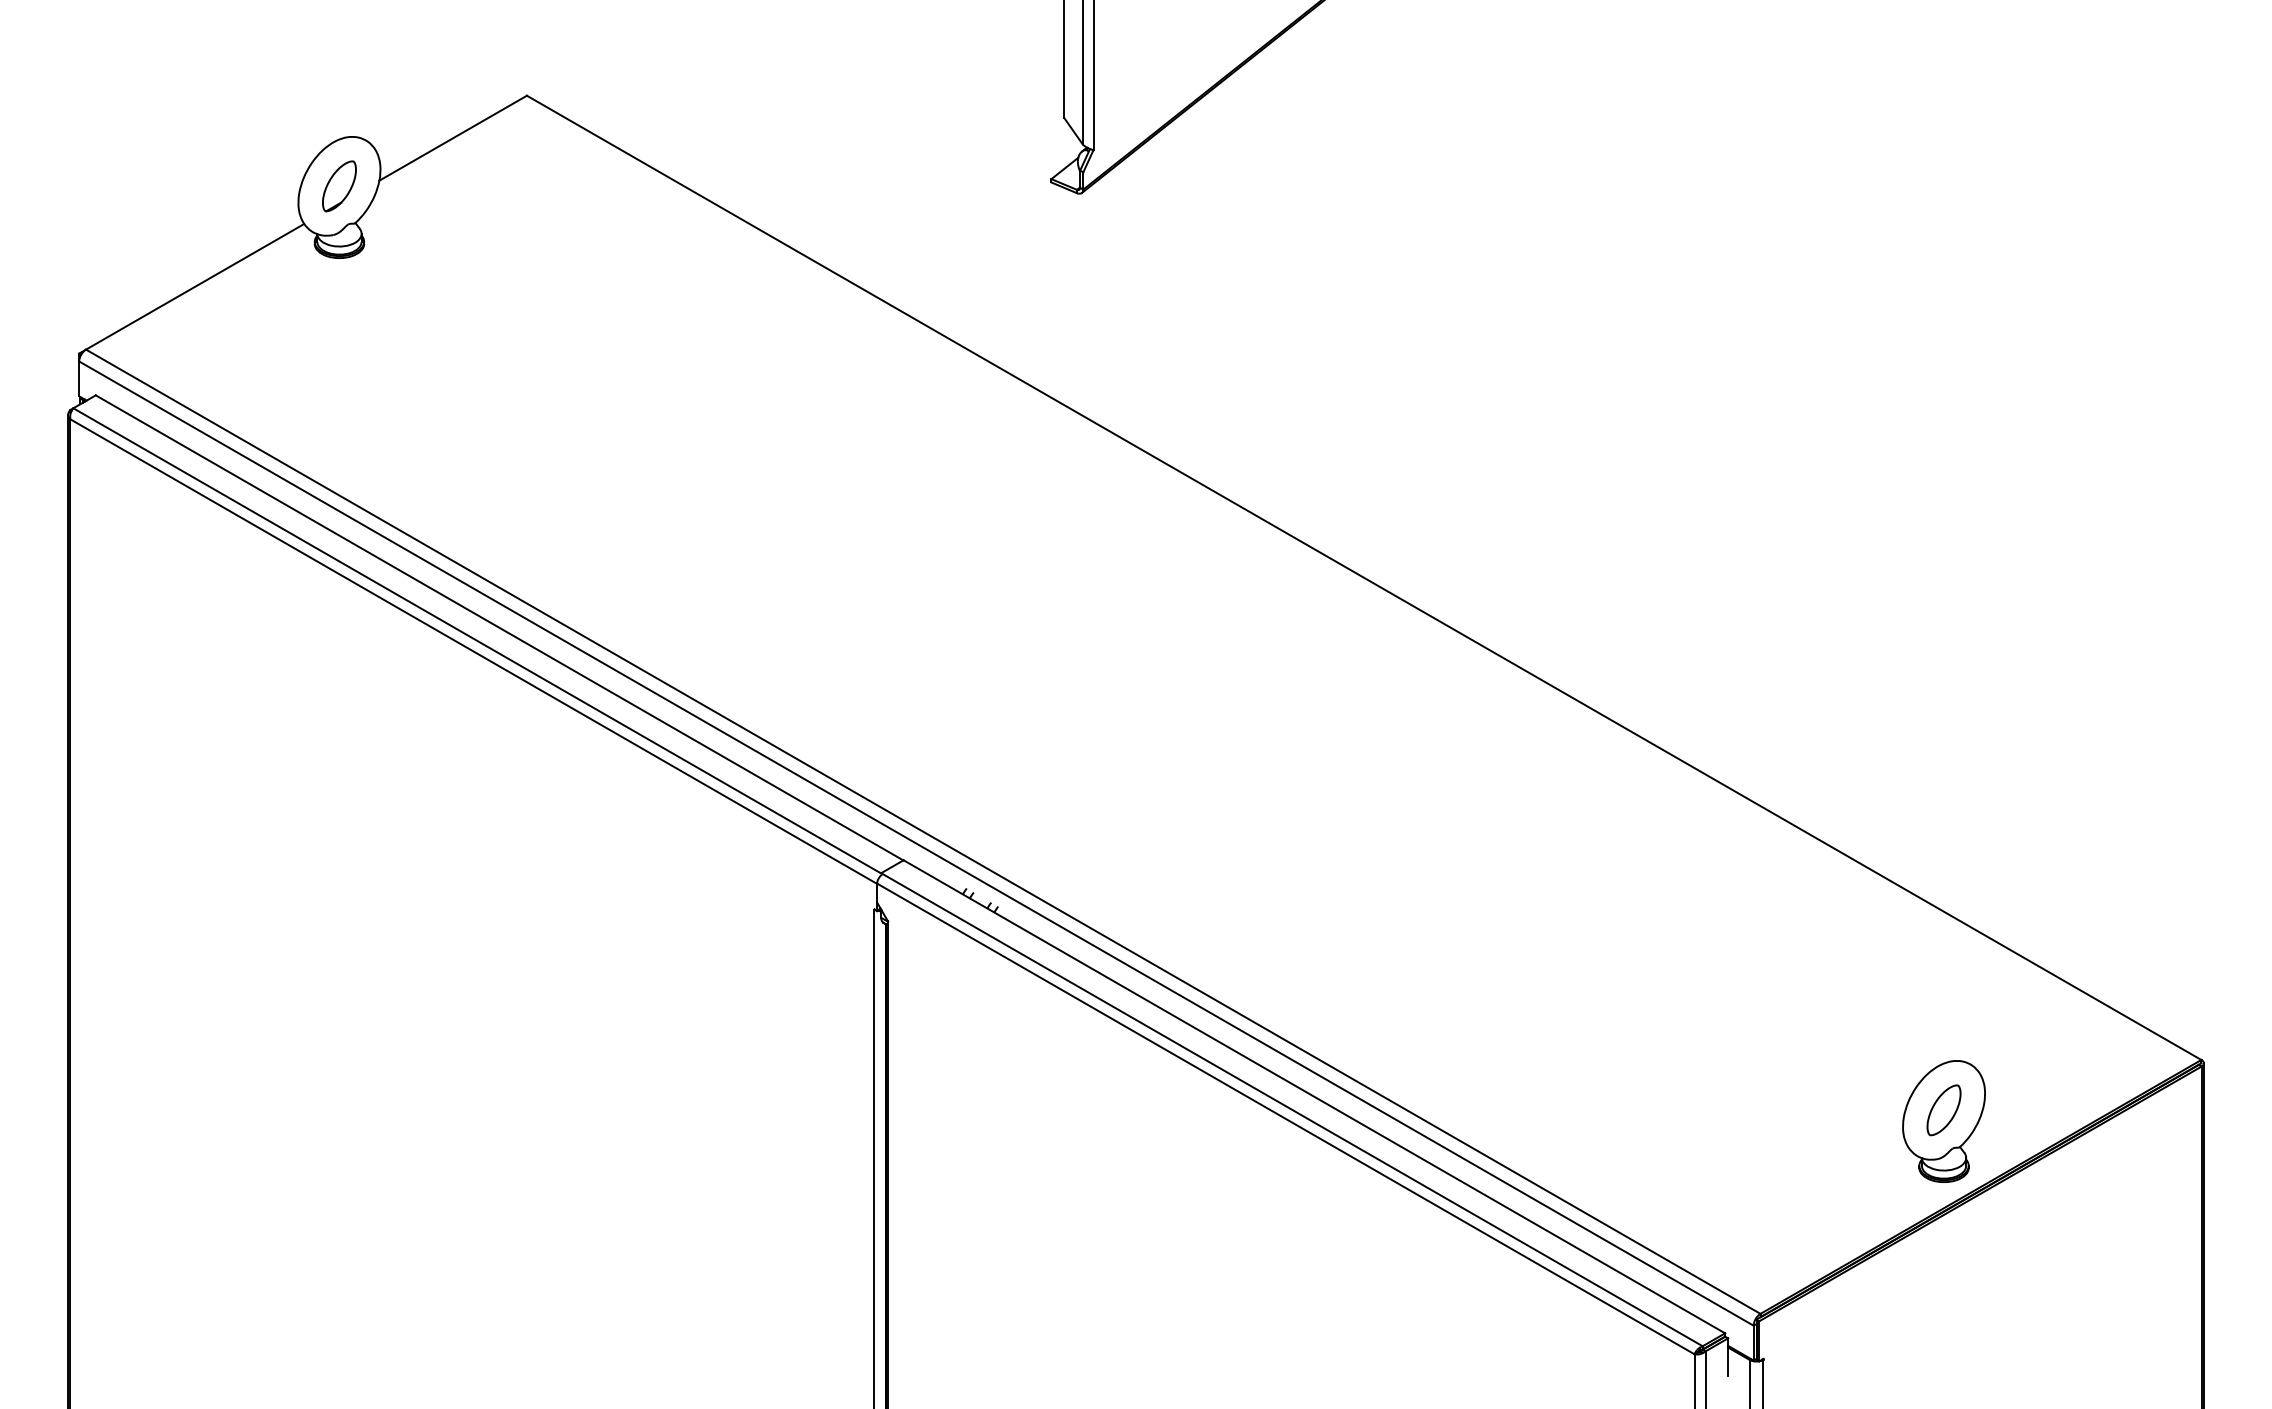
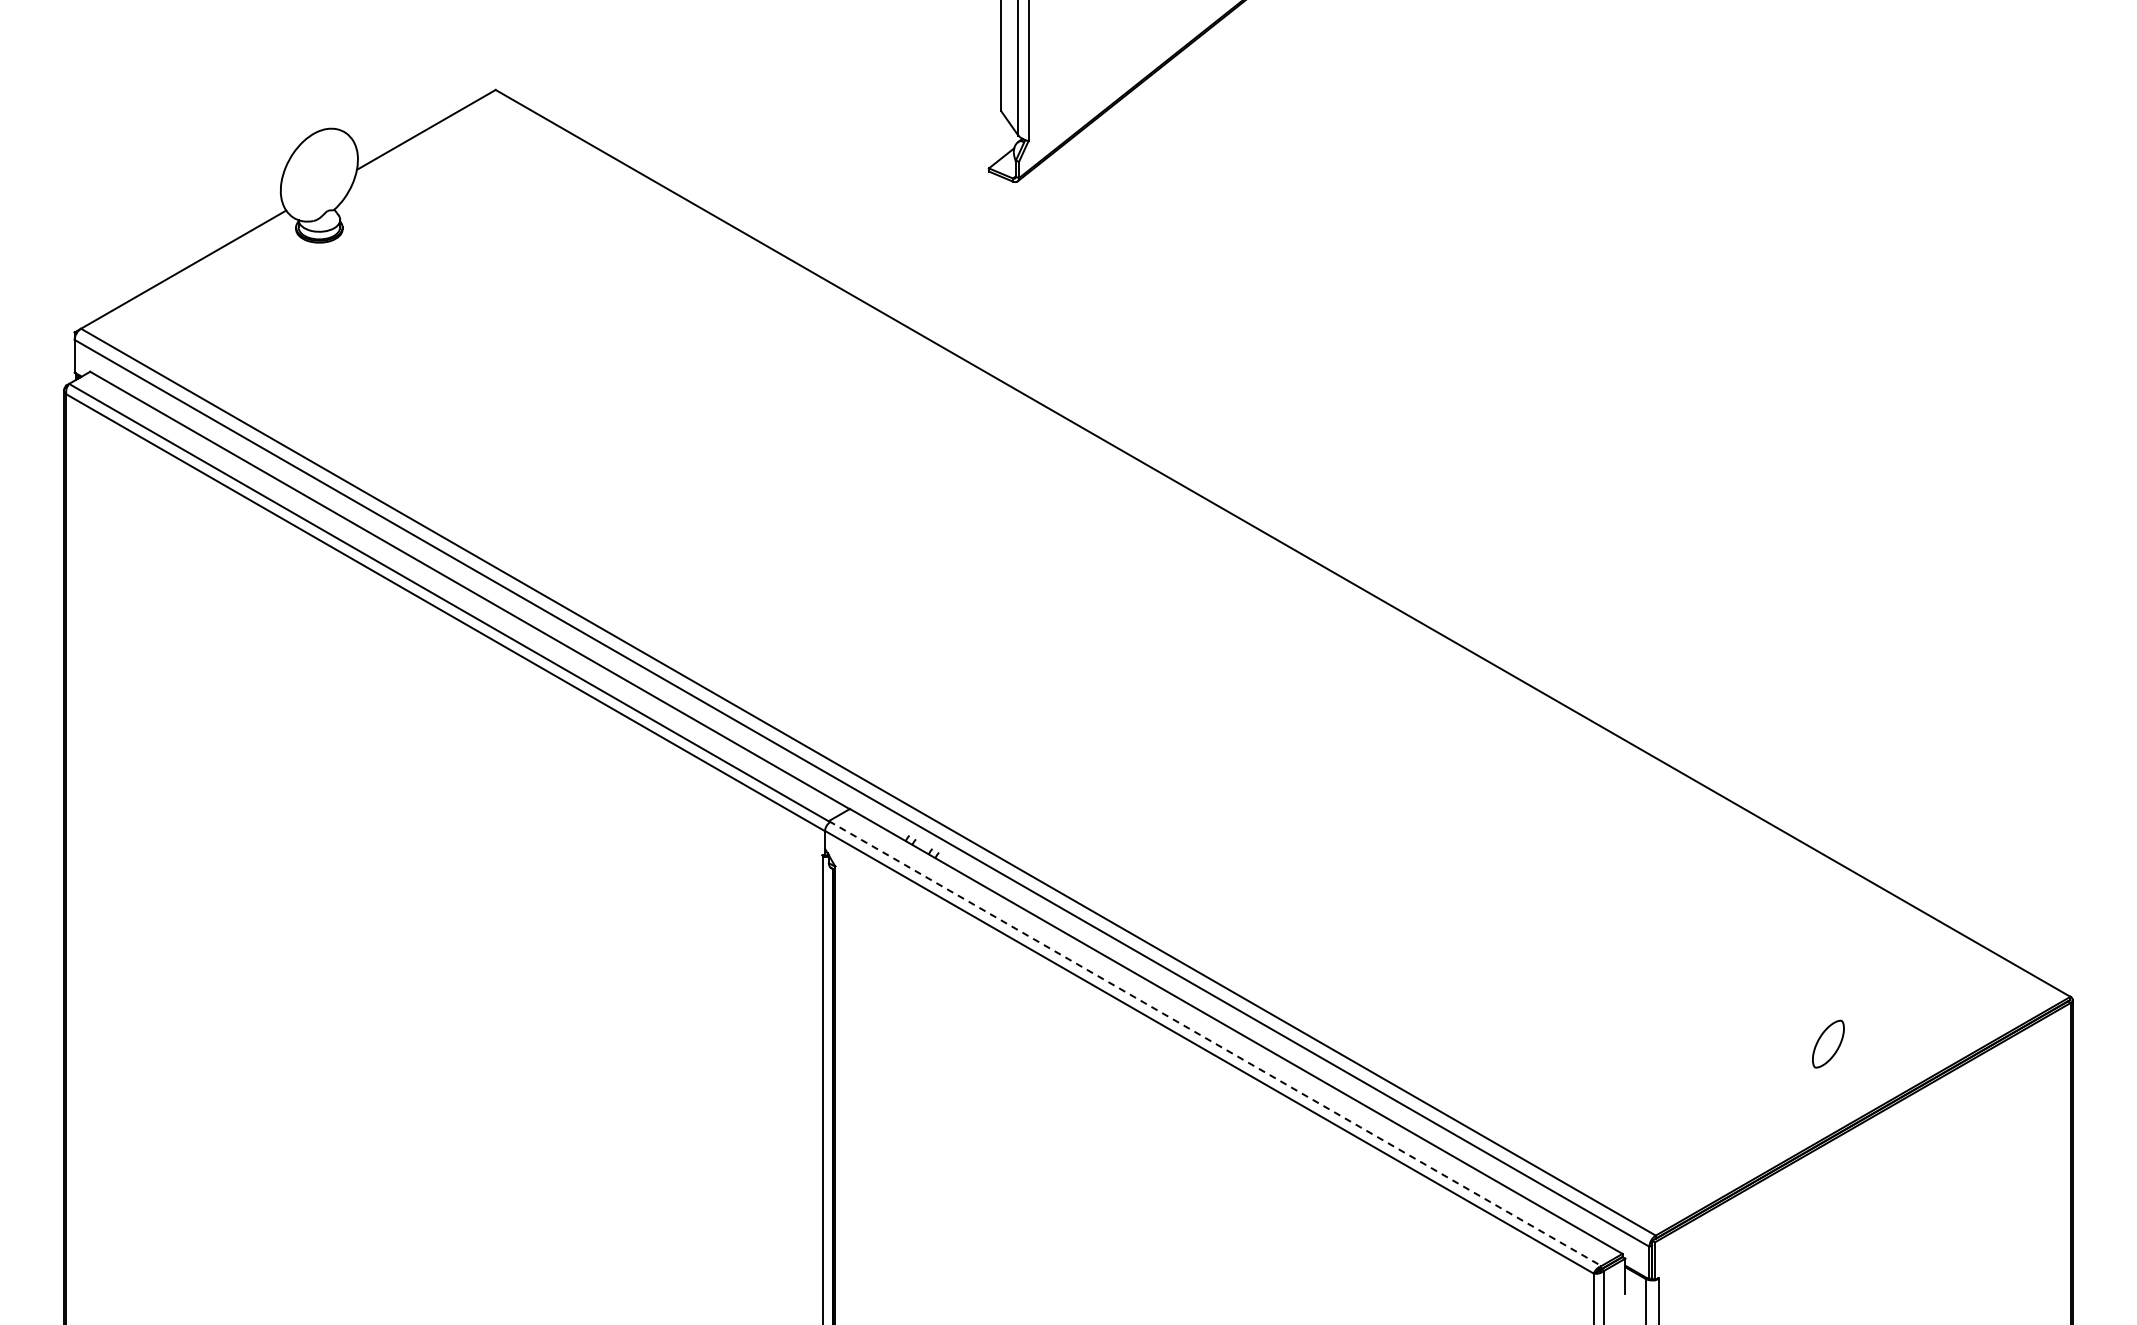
part: (339, 185) -> (319, 174), removed
line: (1292, 1109) -> (1215, 1043), solid -> dashed
part: (1944, 1121) -> (1828, 1054), removed

